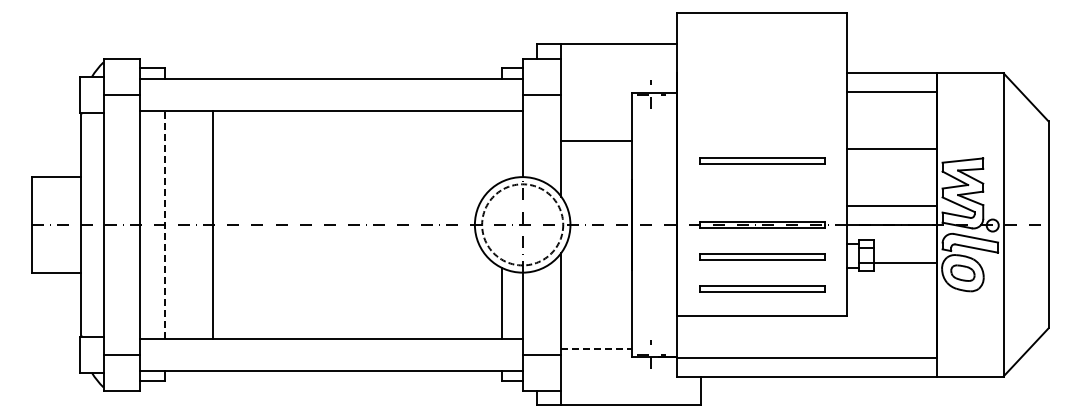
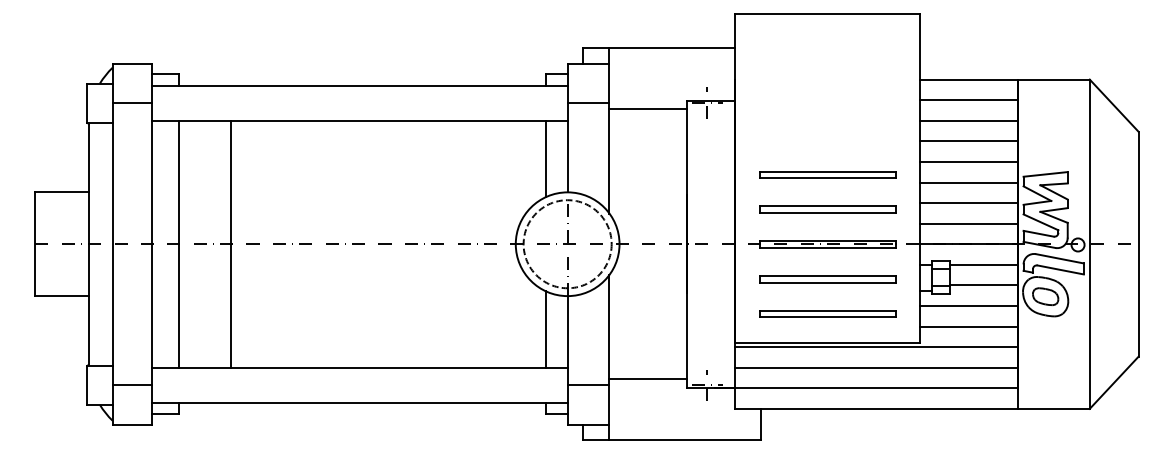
line: (892, 111) -> (969, 121), added
line: (892, 130) -> (969, 141), added
line: (596, 141) -> (647, 109), moved
line: (502, 146) -> (545, 159), added
line: (892, 168) -> (969, 183), added
line: (892, 186) -> (969, 202), added
part: (762, 192) -> (828, 209), added
line: (164, 224) -> (178, 243), dashed -> solid
line: (905, 243) -> (983, 264), added
line: (892, 281) -> (969, 305), added
line: (892, 300) -> (969, 326), added
line: (807, 319) -> (876, 346), added
line: (807, 338) -> (876, 367), added
line: (597, 349) -> (648, 379), dashed -> solid

